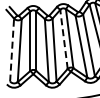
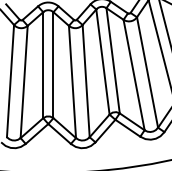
line: (63, 39) -> (102, 62), dashed -> solid
line: (12, 50) -> (11, 81), dashed -> solid

